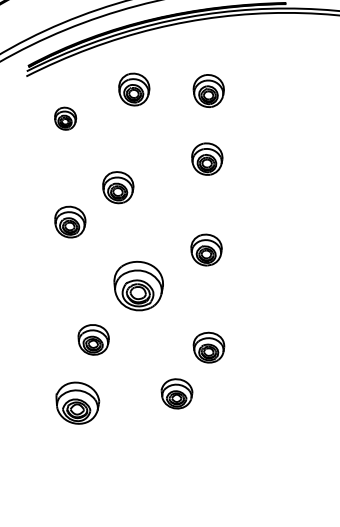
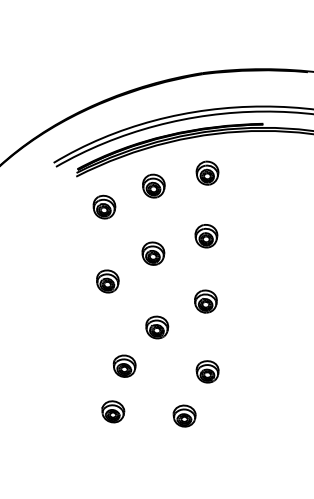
part: (208, 90) -> (207, 172), moved
part: (65, 117) -> (104, 206), size x1.43
part: (118, 187) -> (153, 253), moved
part: (139, 286) -> (157, 327), size x0.62
part: (176, 393) -> (184, 415), moved
part: (78, 402) -> (113, 411), size x0.71

